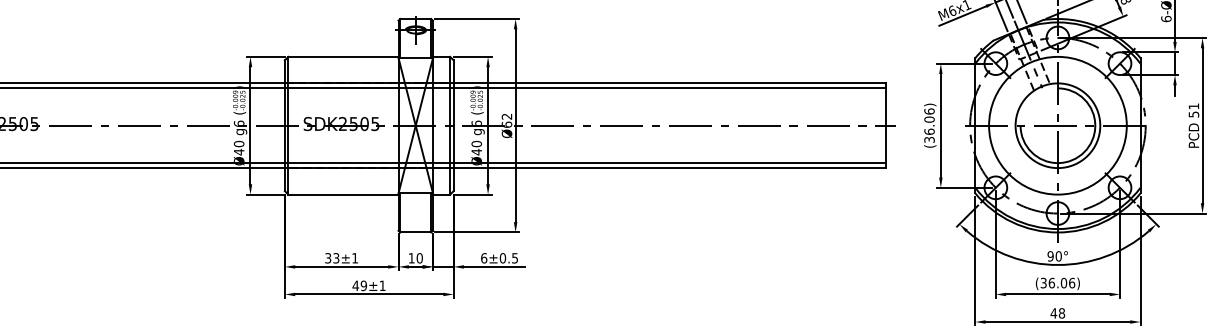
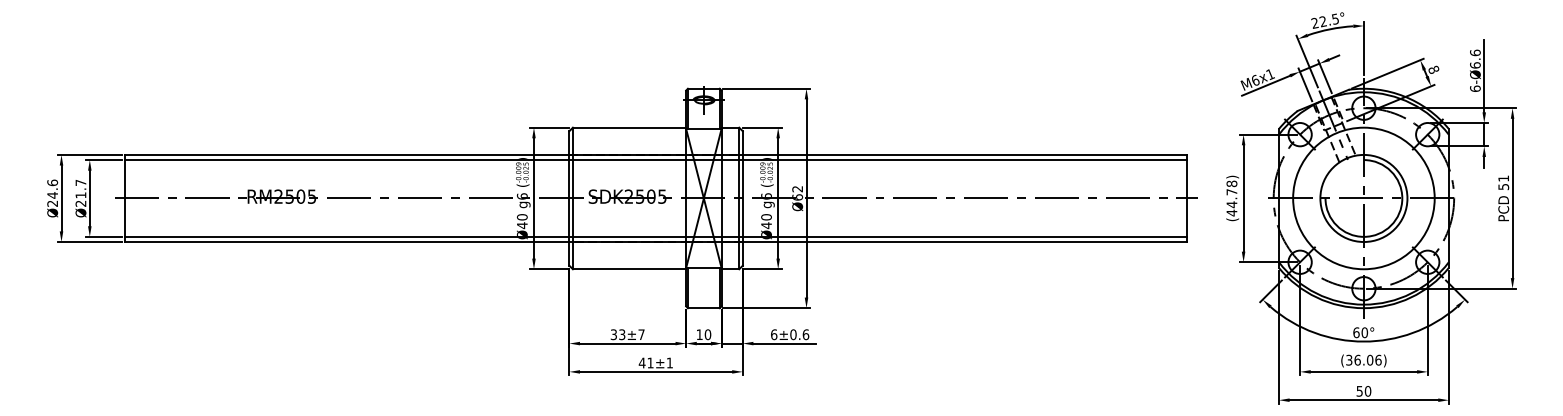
text: (929, 125) -> (1231, 198), (36.06) -> (44.78)
text: (1050, 256) -> (1356, 332), 90° -> 60°
text: (355, 258) -> (641, 334), 33±1 -> 33±7
text: (514, 258) -> (805, 334), 6±0.5 -> 6±0.6
text: (363, 285) -> (650, 362), 49±1 -> 41±1
text: (1057, 313) -> (1363, 391), 48 -> 50

